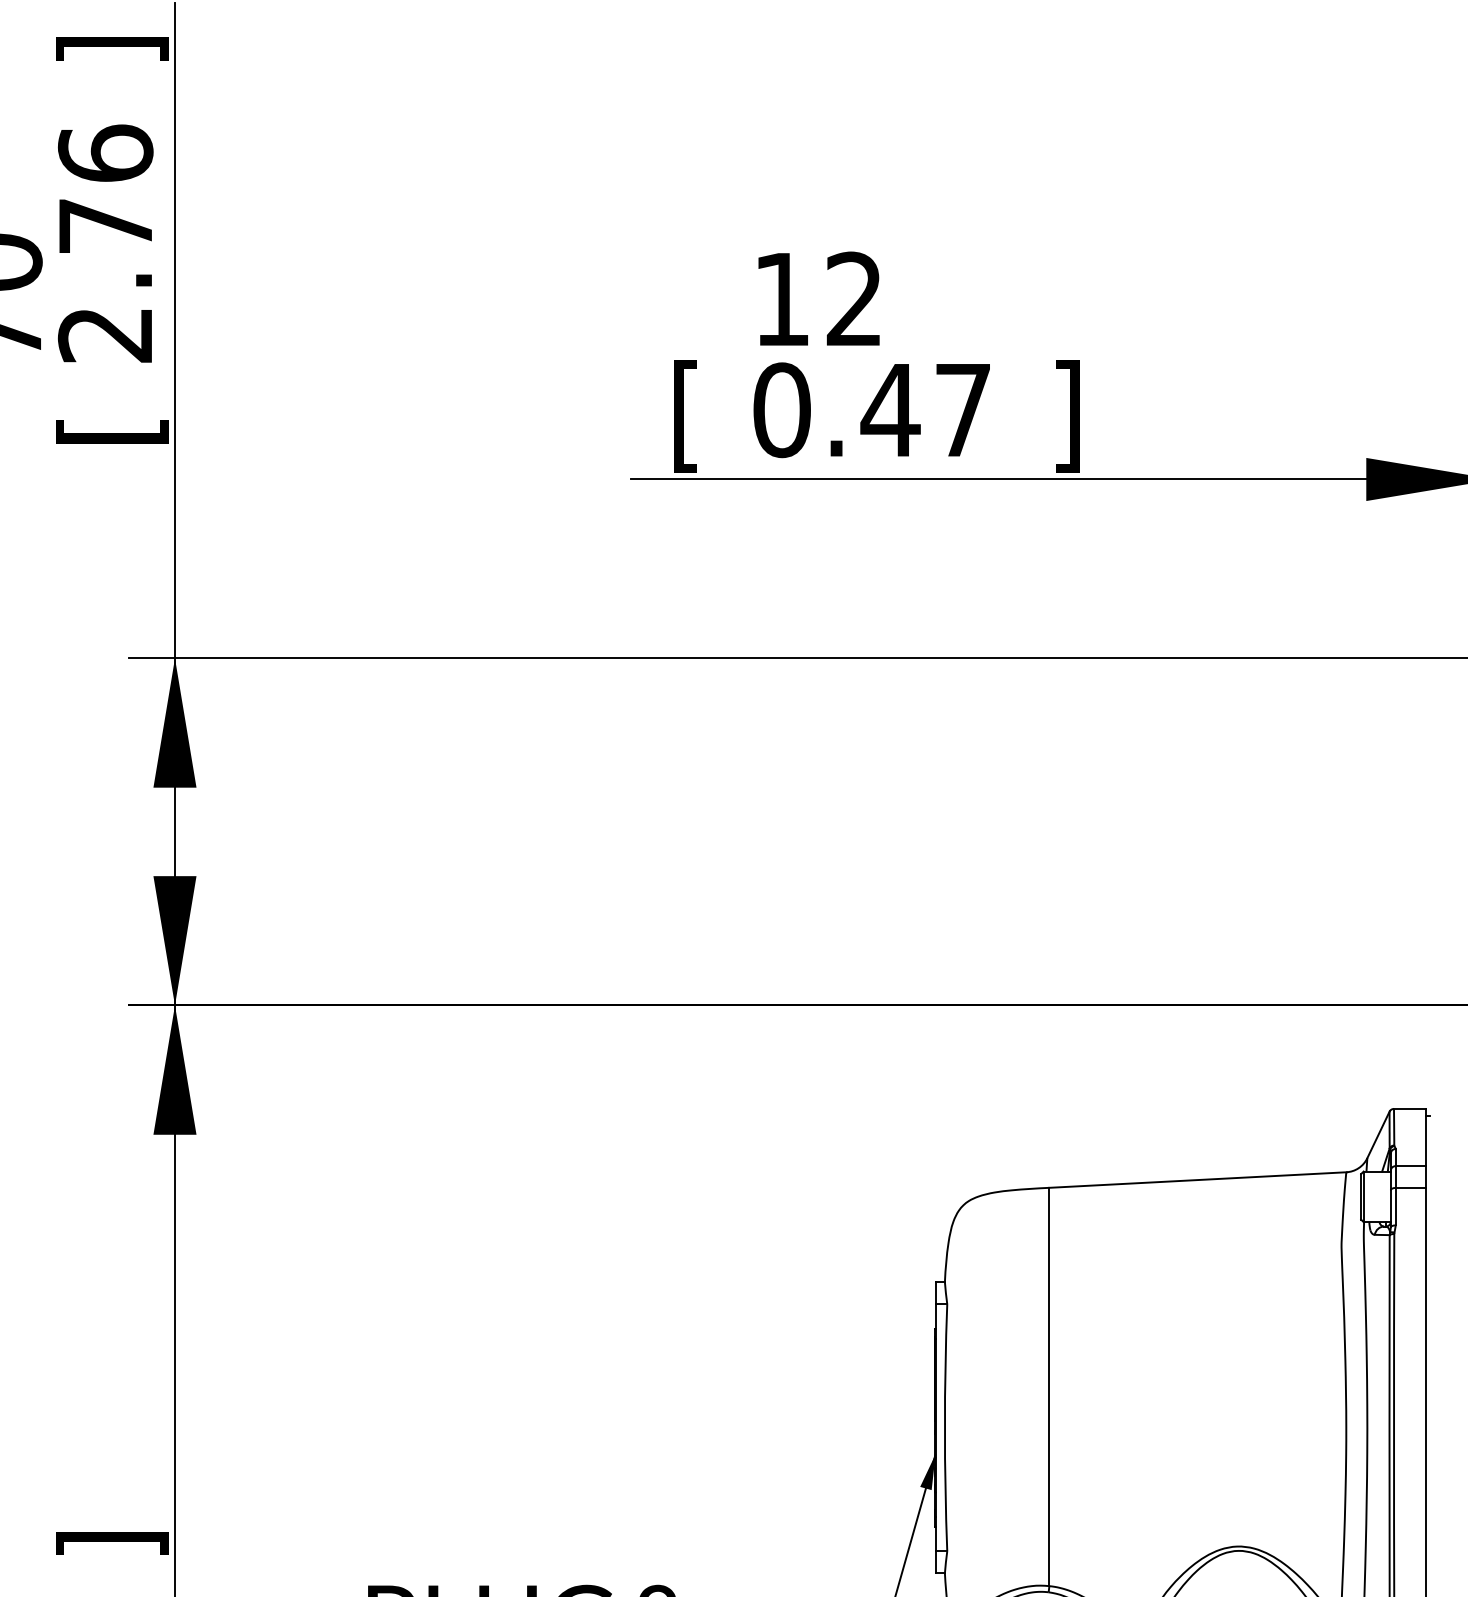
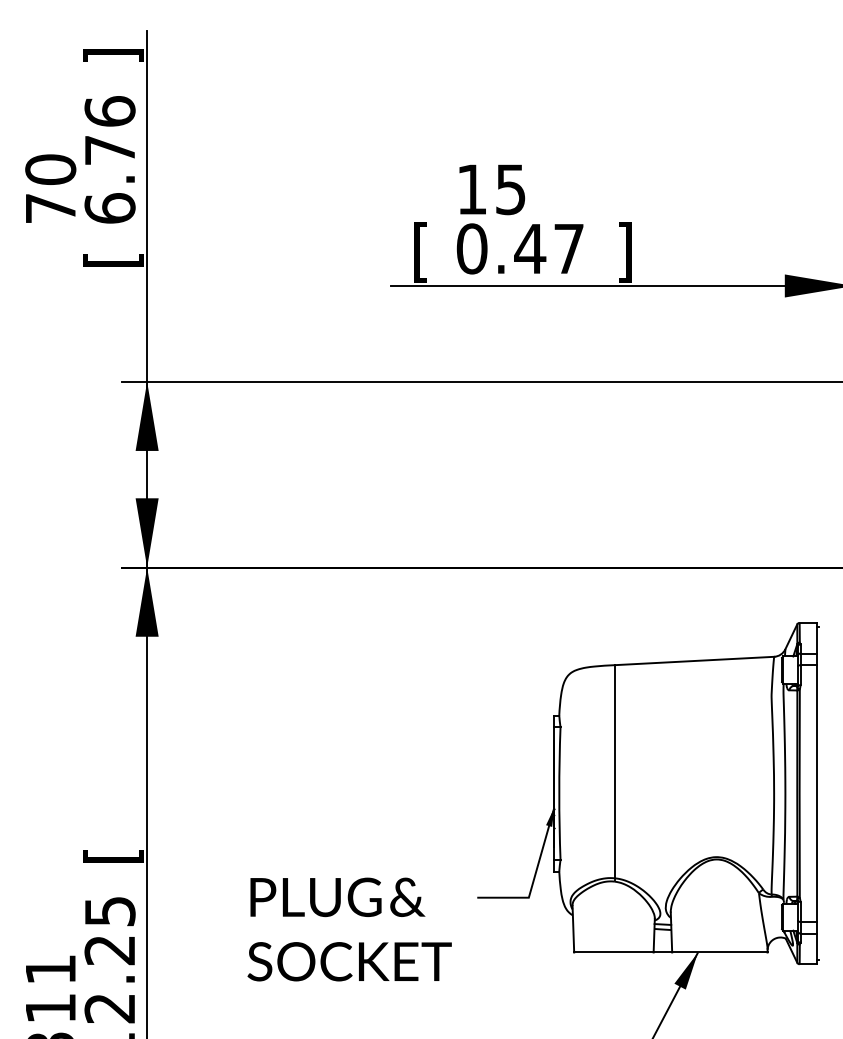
text: (853, 299) -> (510, 189), 12 -> 15
text: (104, 334) -> (109, 208), 2.76 -> 6.76
text: (112, 1543) -> (113, 855), ] -> [

